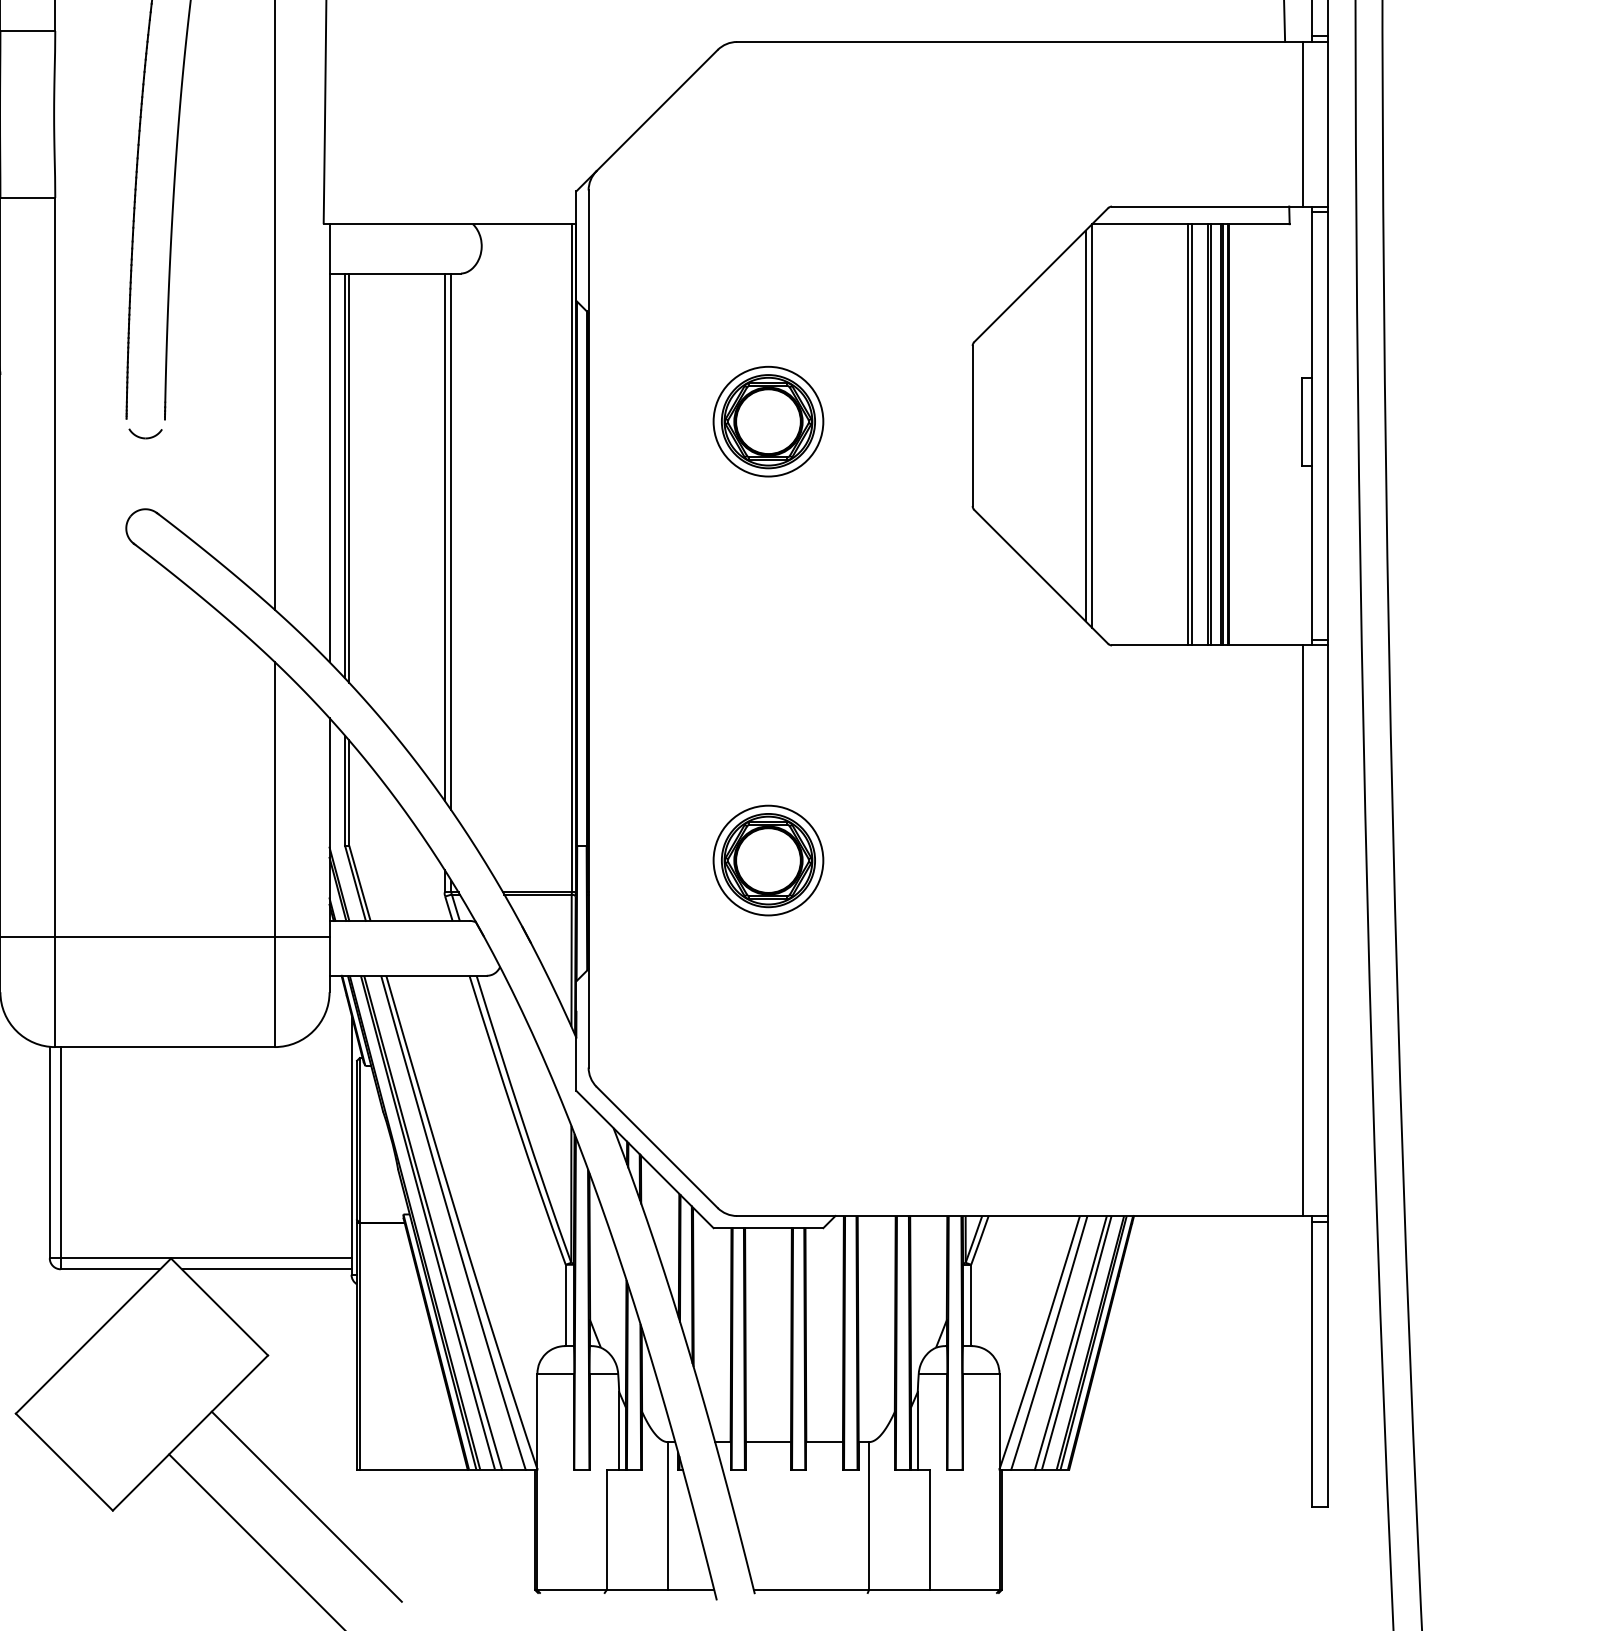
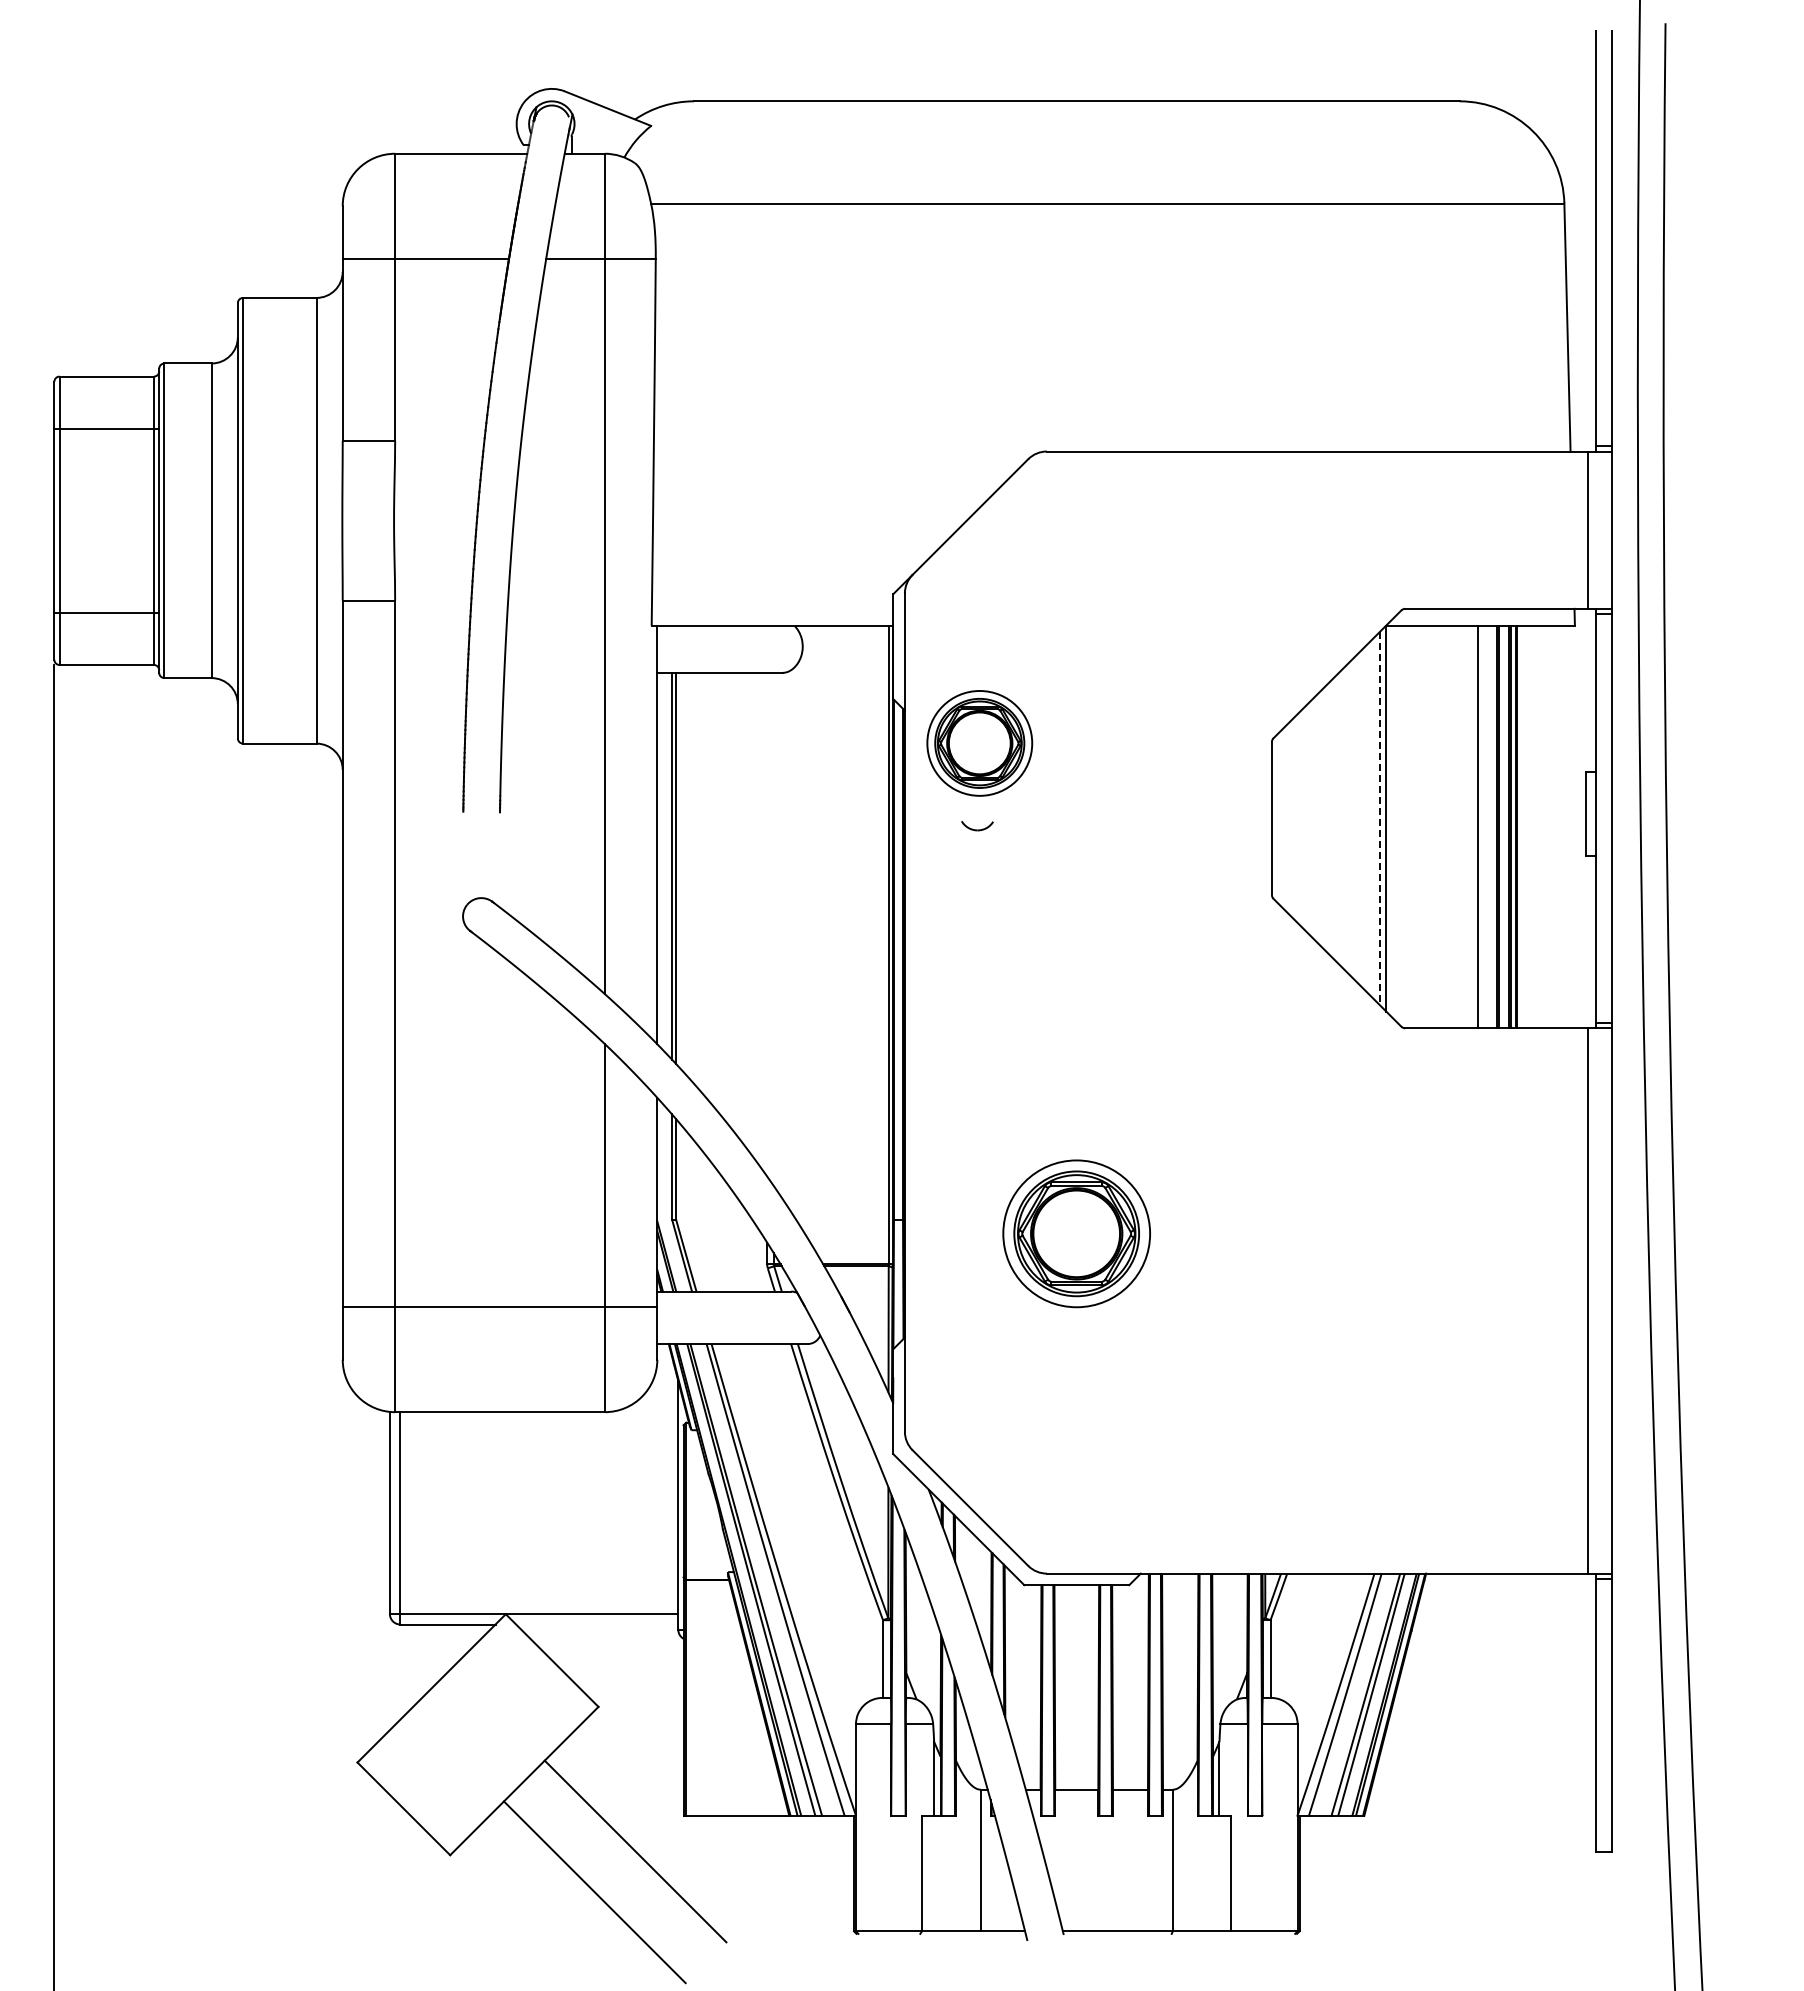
part: (768, 421) -> (979, 743), moved
line: (1085, 425) -> (1379, 818), solid -> dashed
part: (145, 434) -> (977, 826), moved
line: (1191, 434) -> (1481, 826), removed
line: (444, 536) -> (767, 924), removed
line: (451, 542) -> (773, 929), removed
part: (768, 860) -> (1076, 1233), size x1.4
line: (266, 1269) -> (597, 1624), removed

